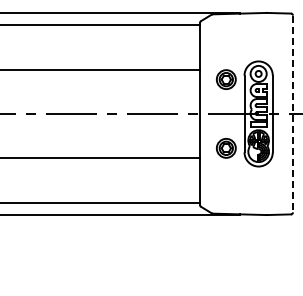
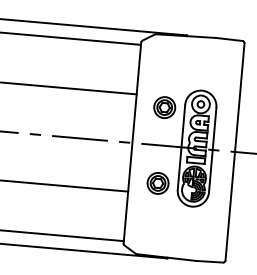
line: (293, 114) -> (235, 152), dashed -> solid

